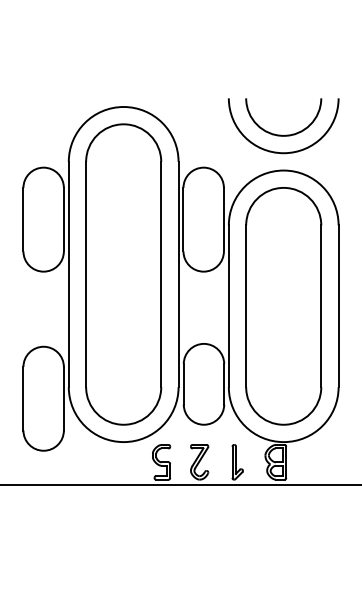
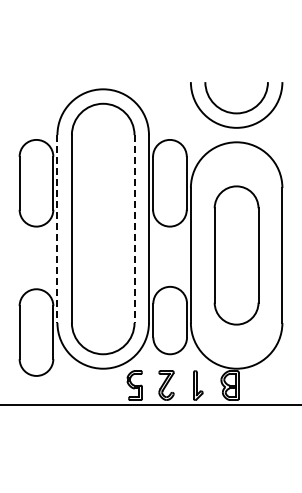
line: (68, 275) -> (57, 229), solid -> dashed
line: (161, 275) -> (134, 229), solid -> dashed
part: (283, 306) -> (236, 255), size x0.7

